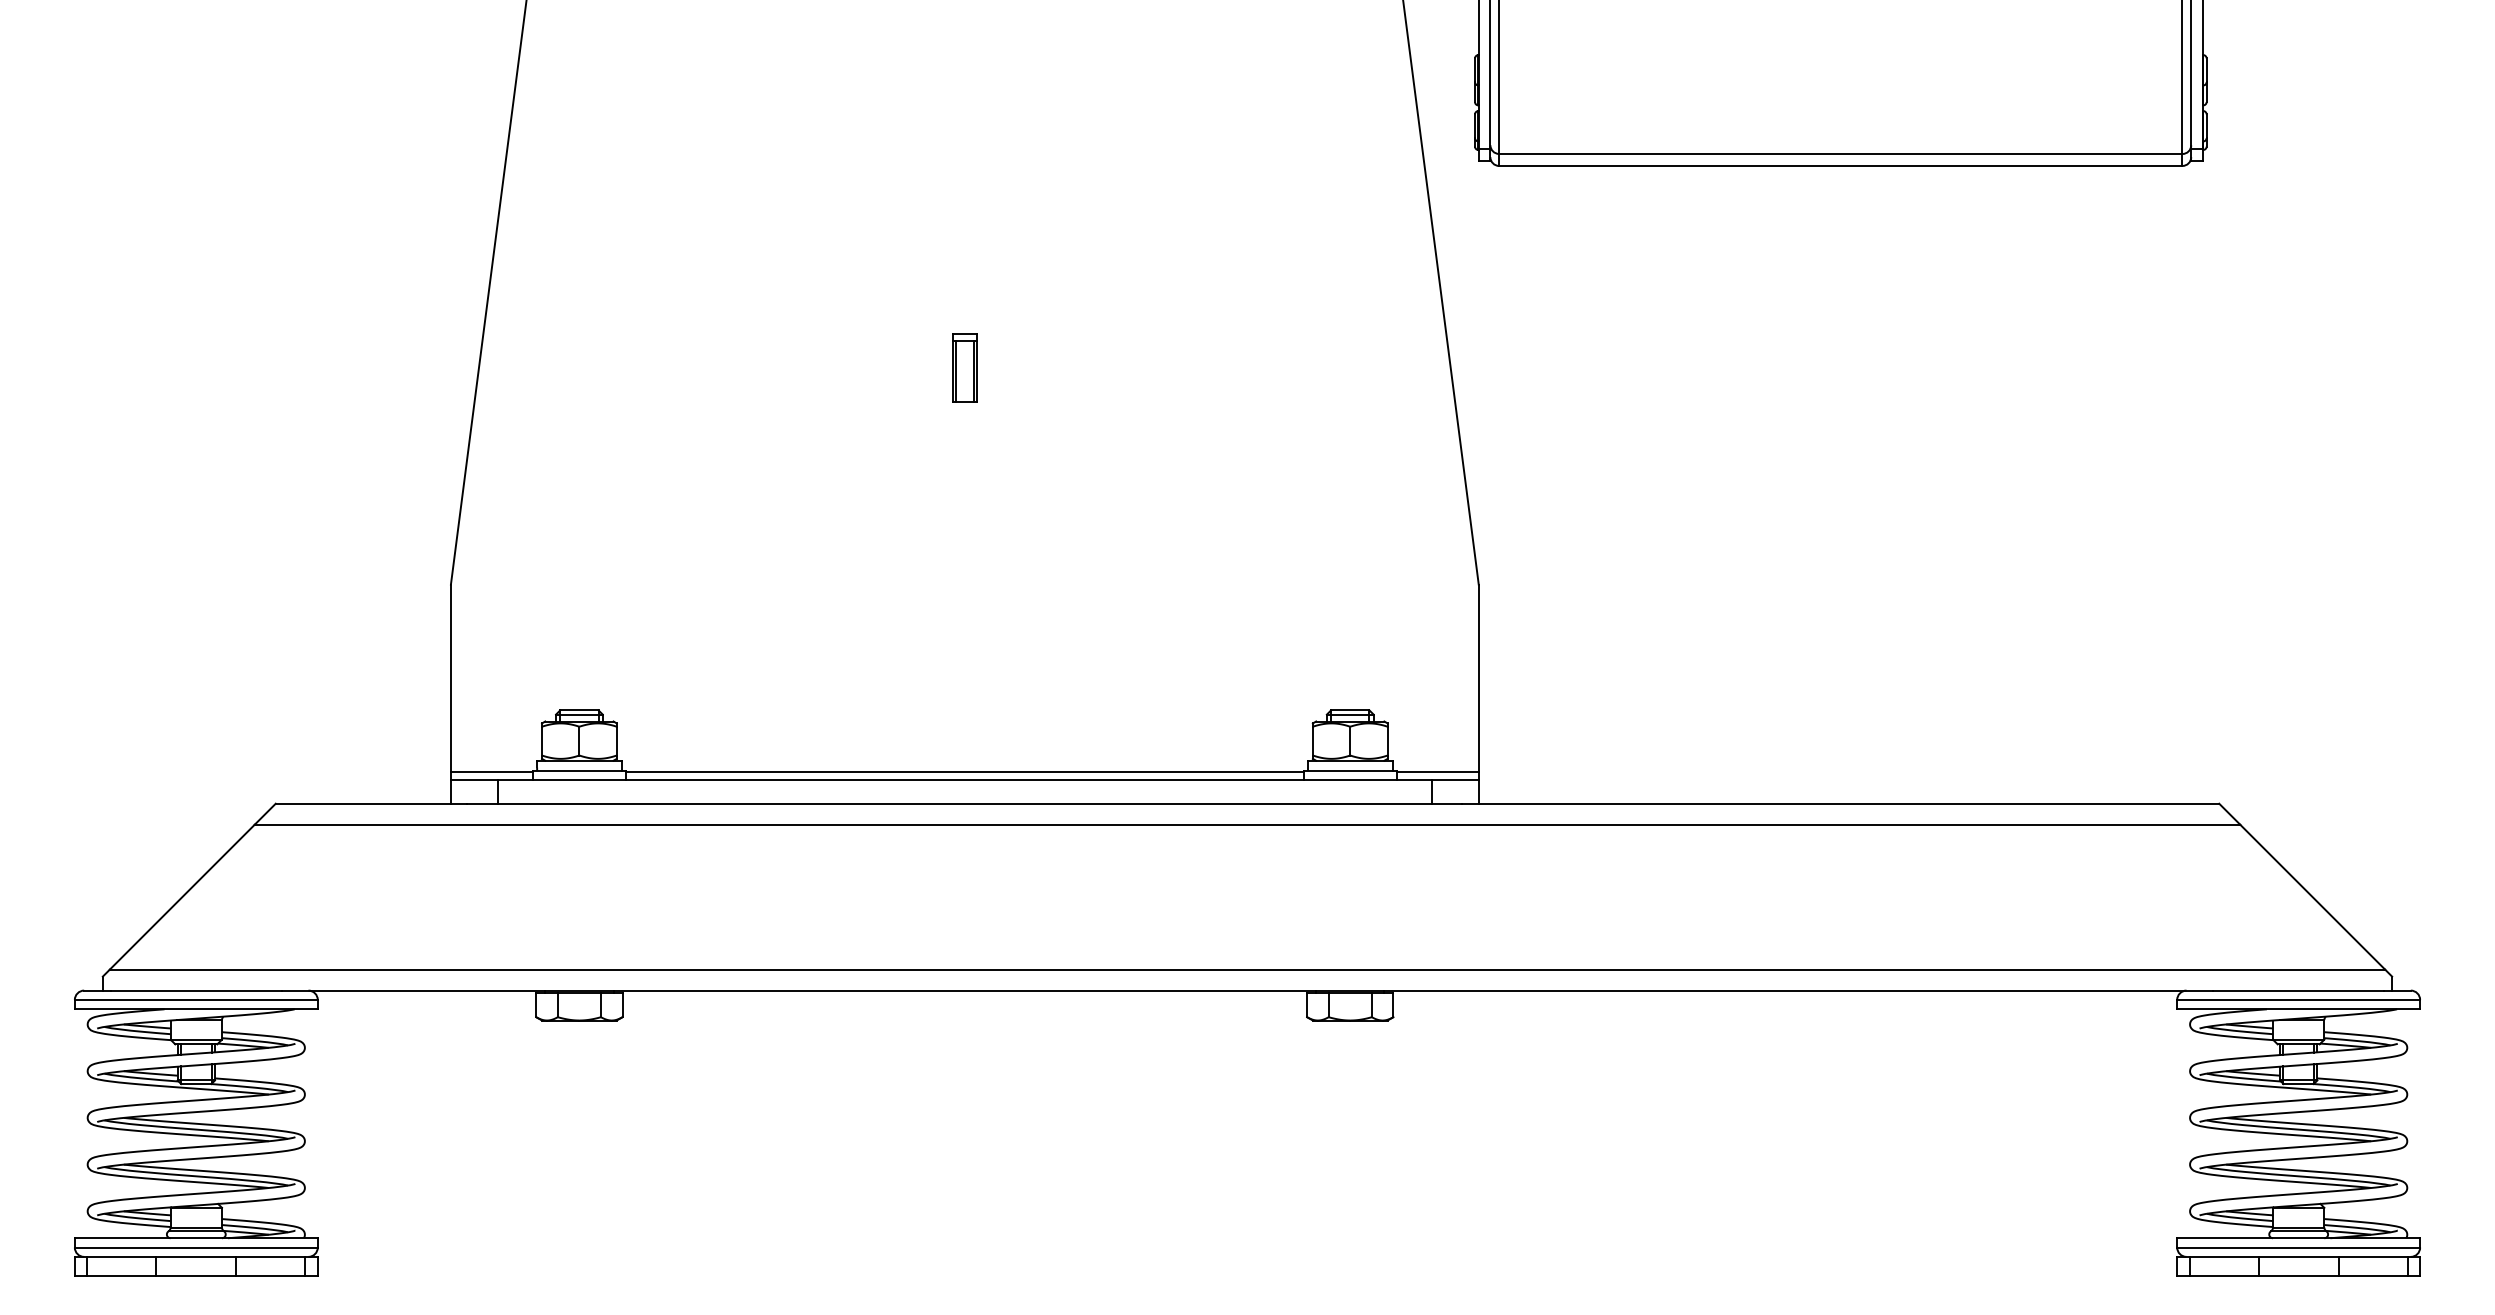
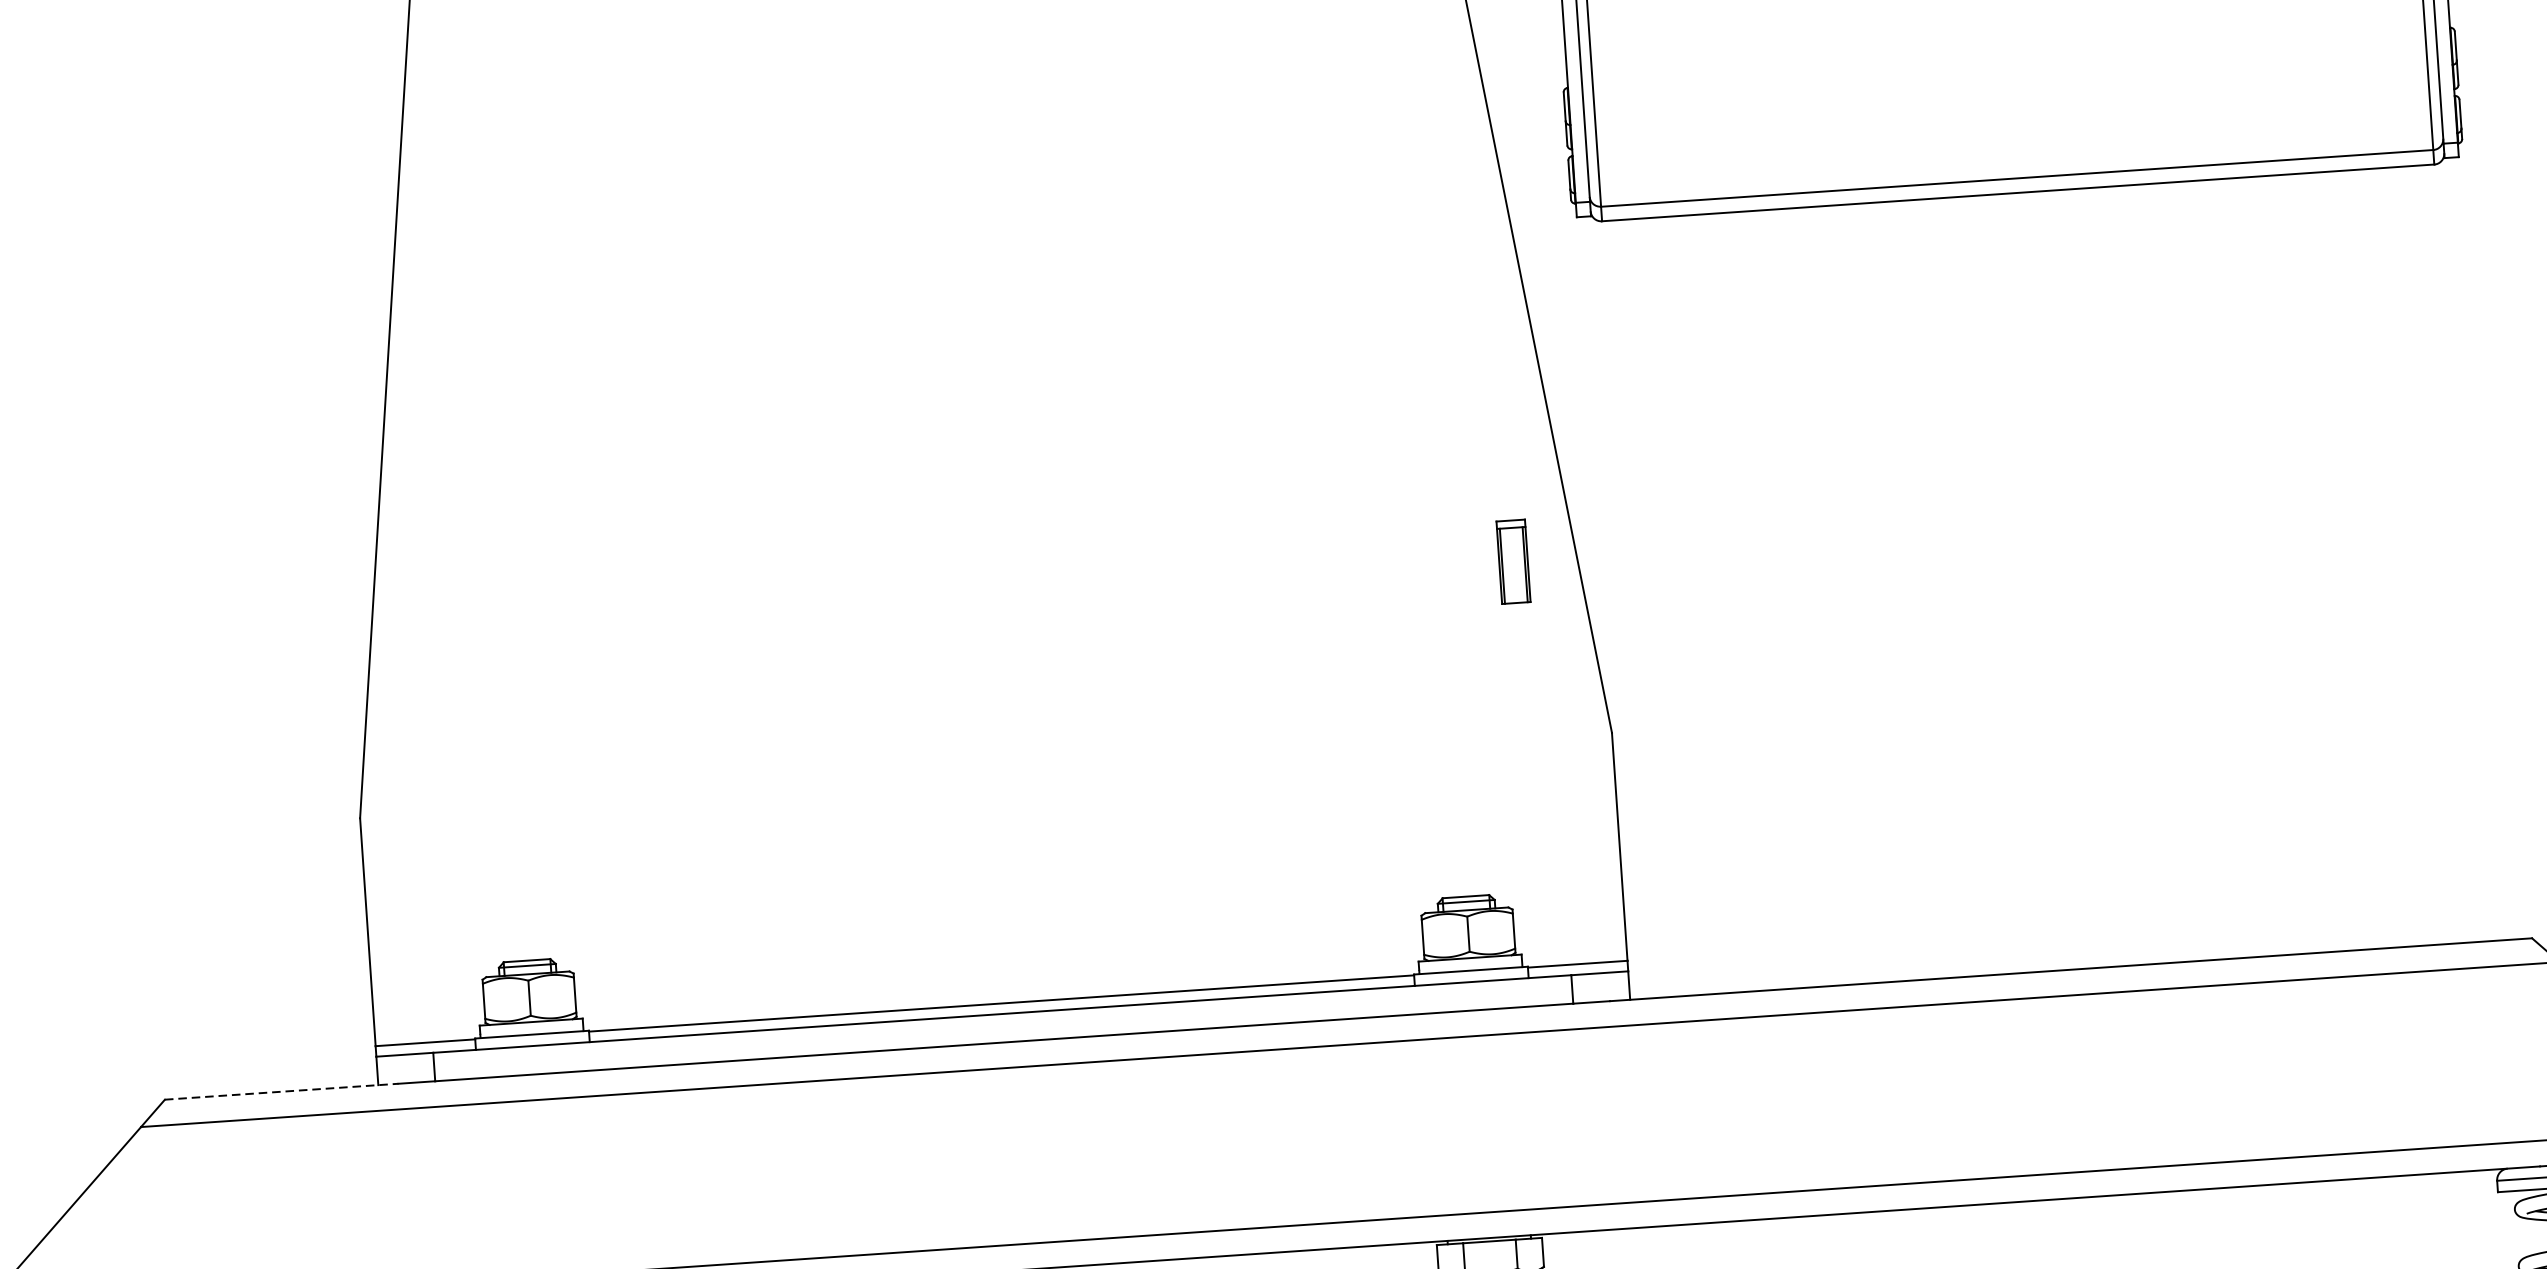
part: (964, 367) -> (1513, 560), moved
line: (371, 803) -> (281, 1091), solid -> dashed

